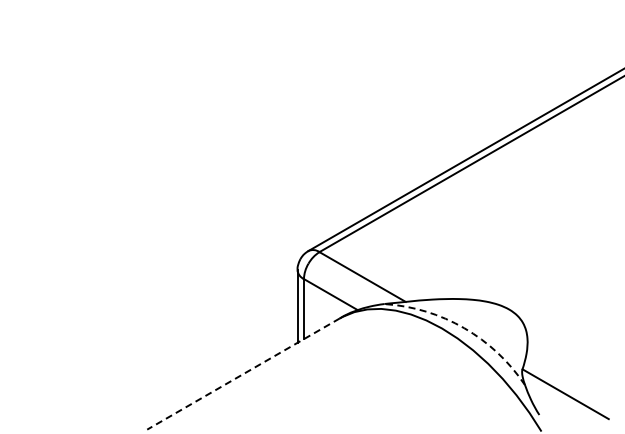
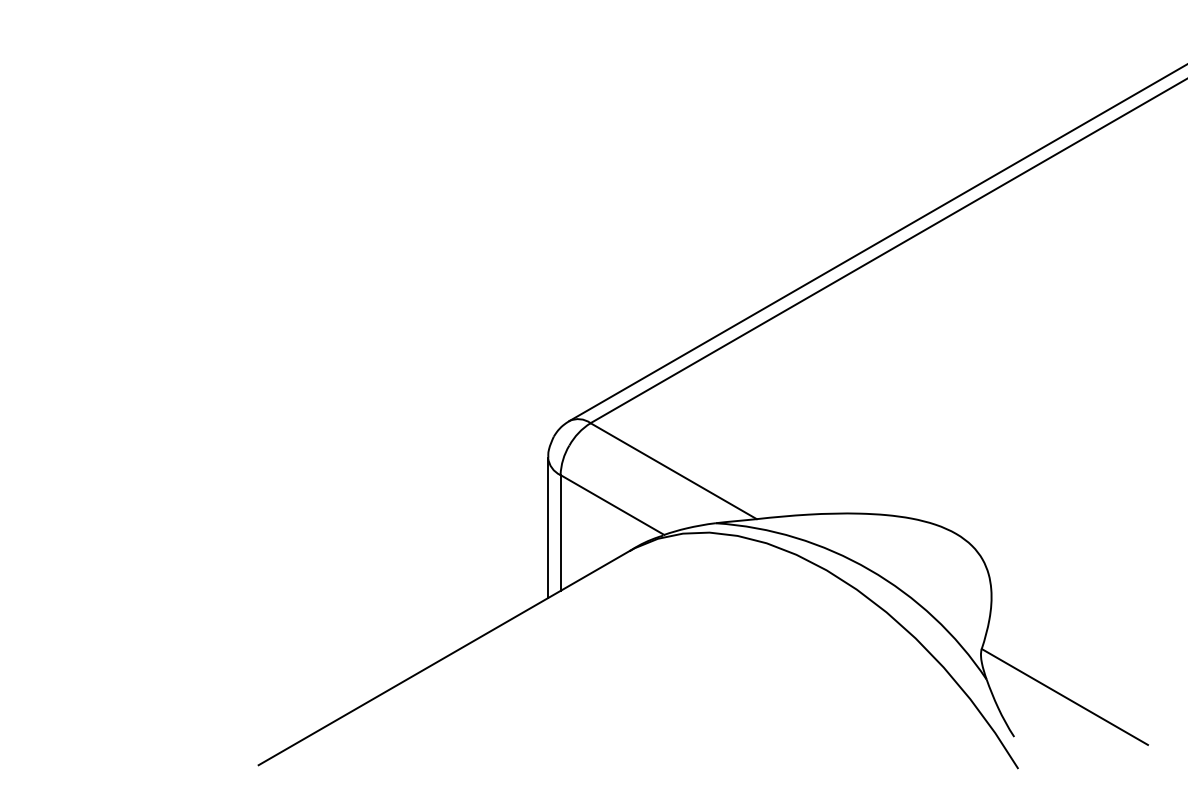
arc: (464, 328) -> (869, 570), dashed -> solid
line: (243, 374) -> (444, 658), dashed -> solid

